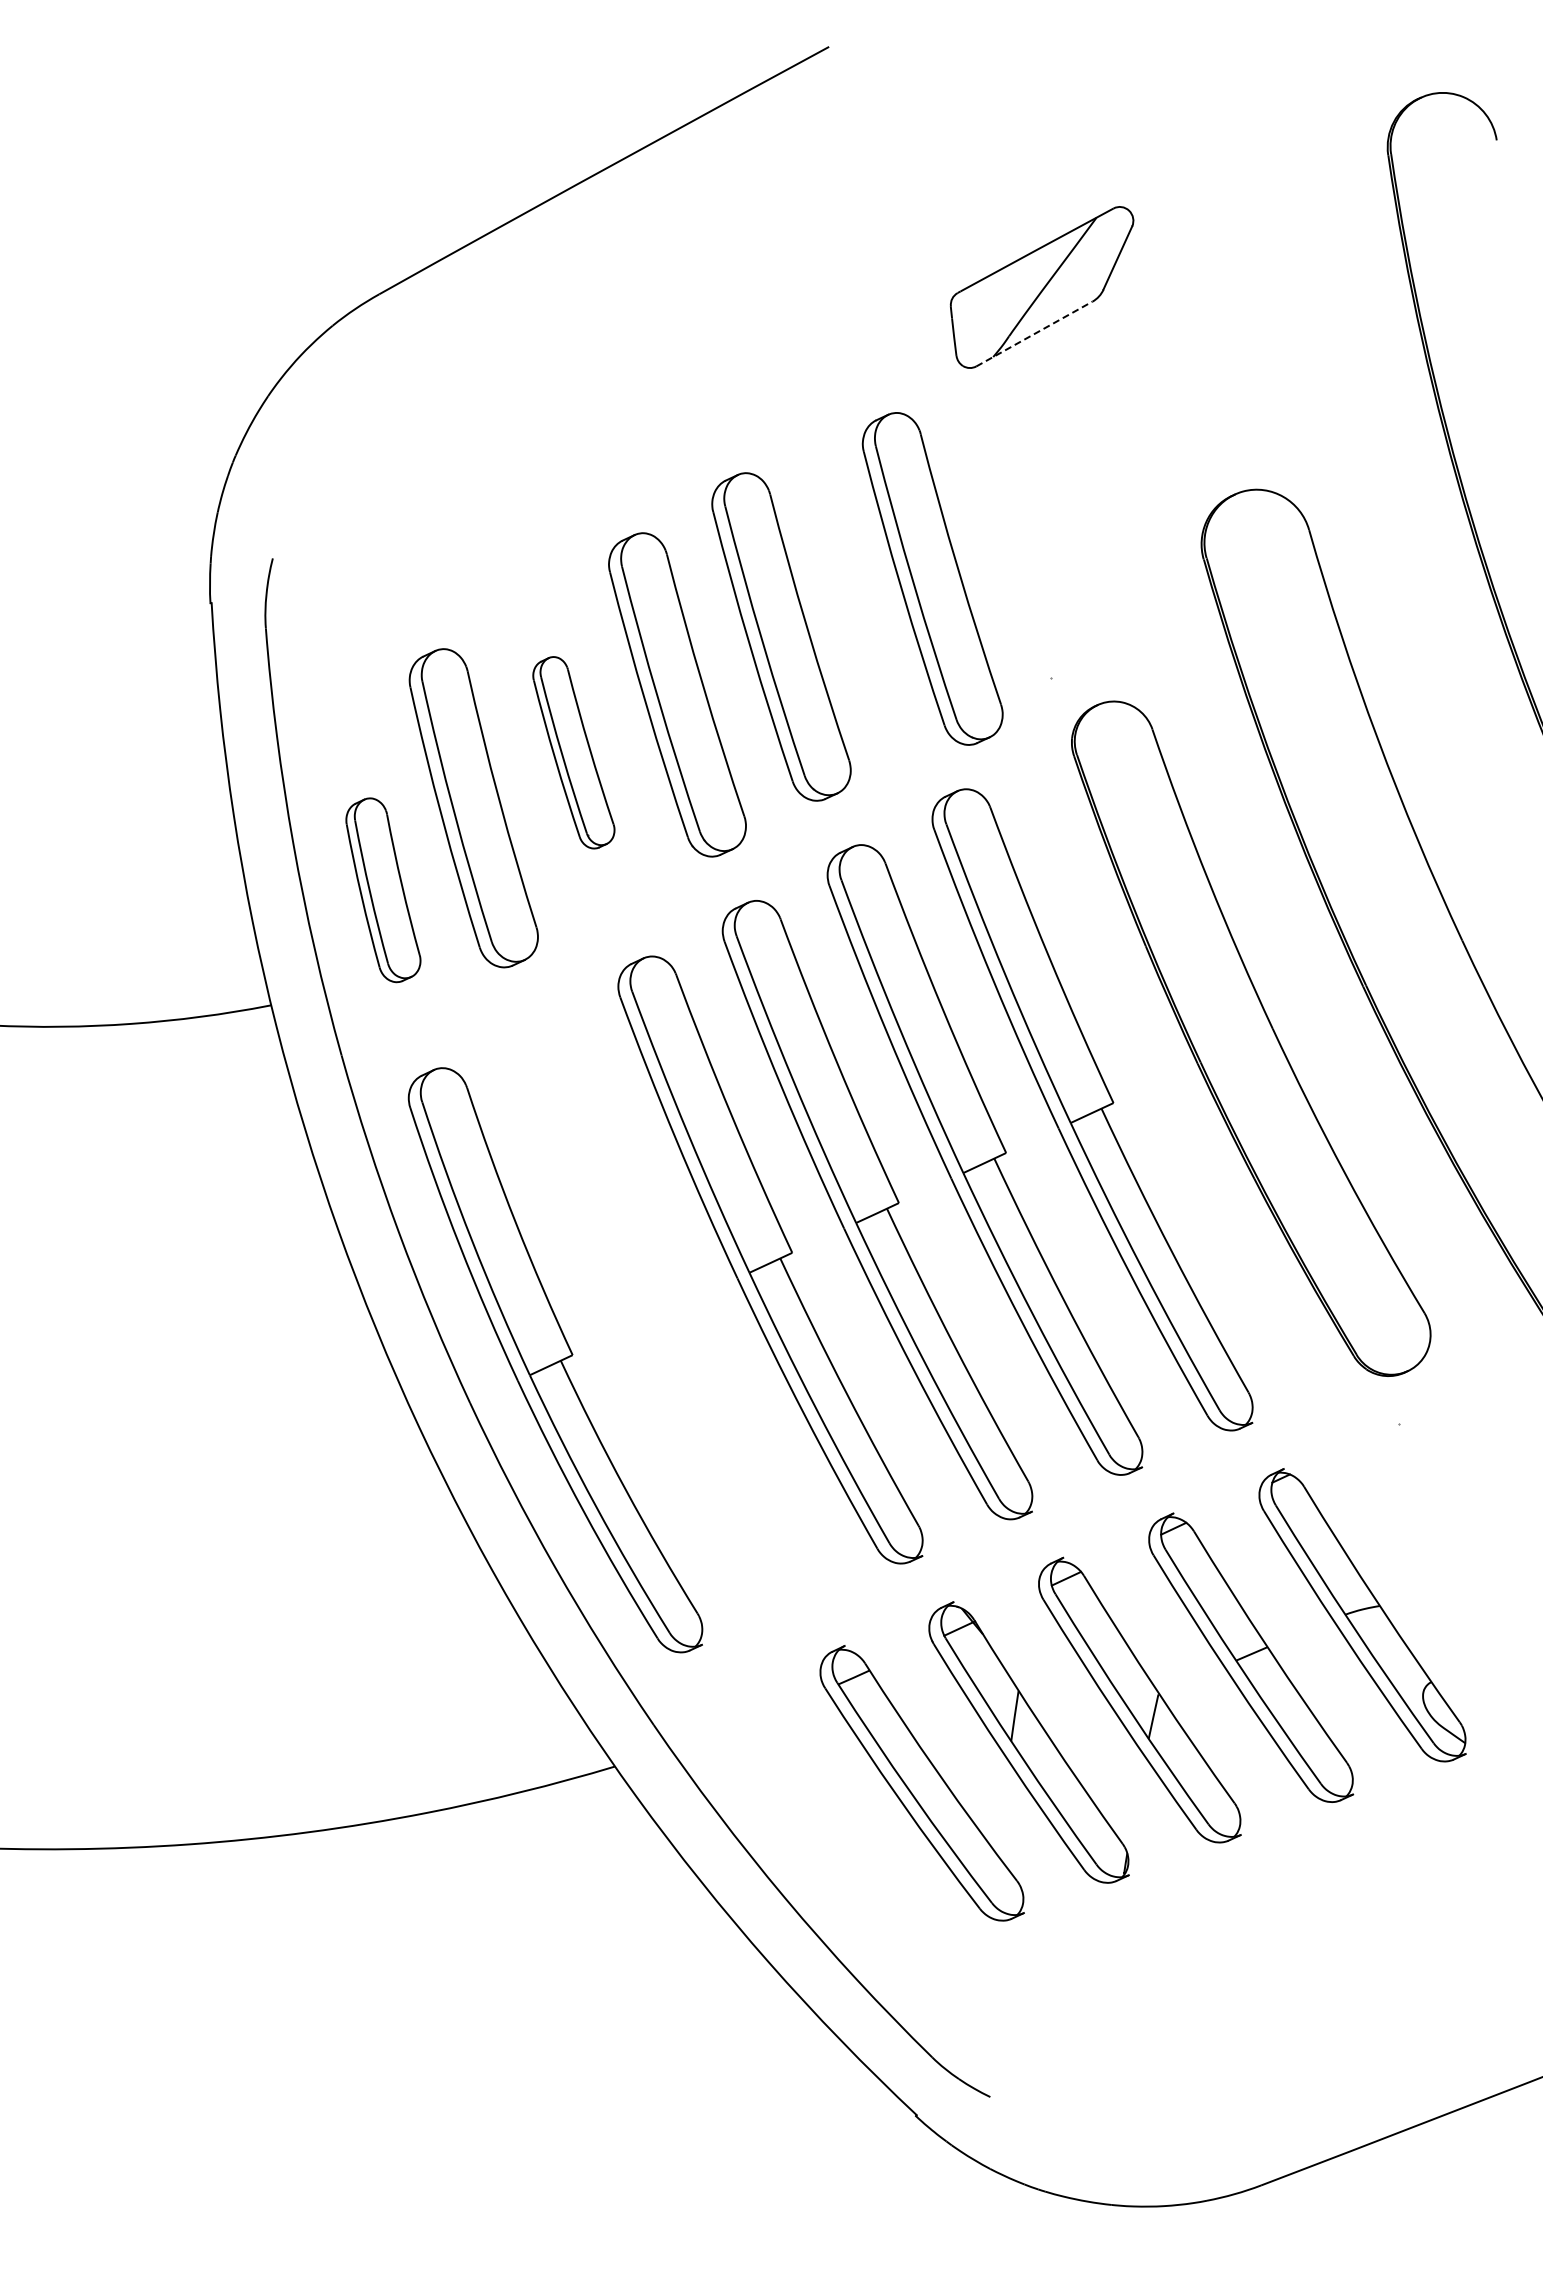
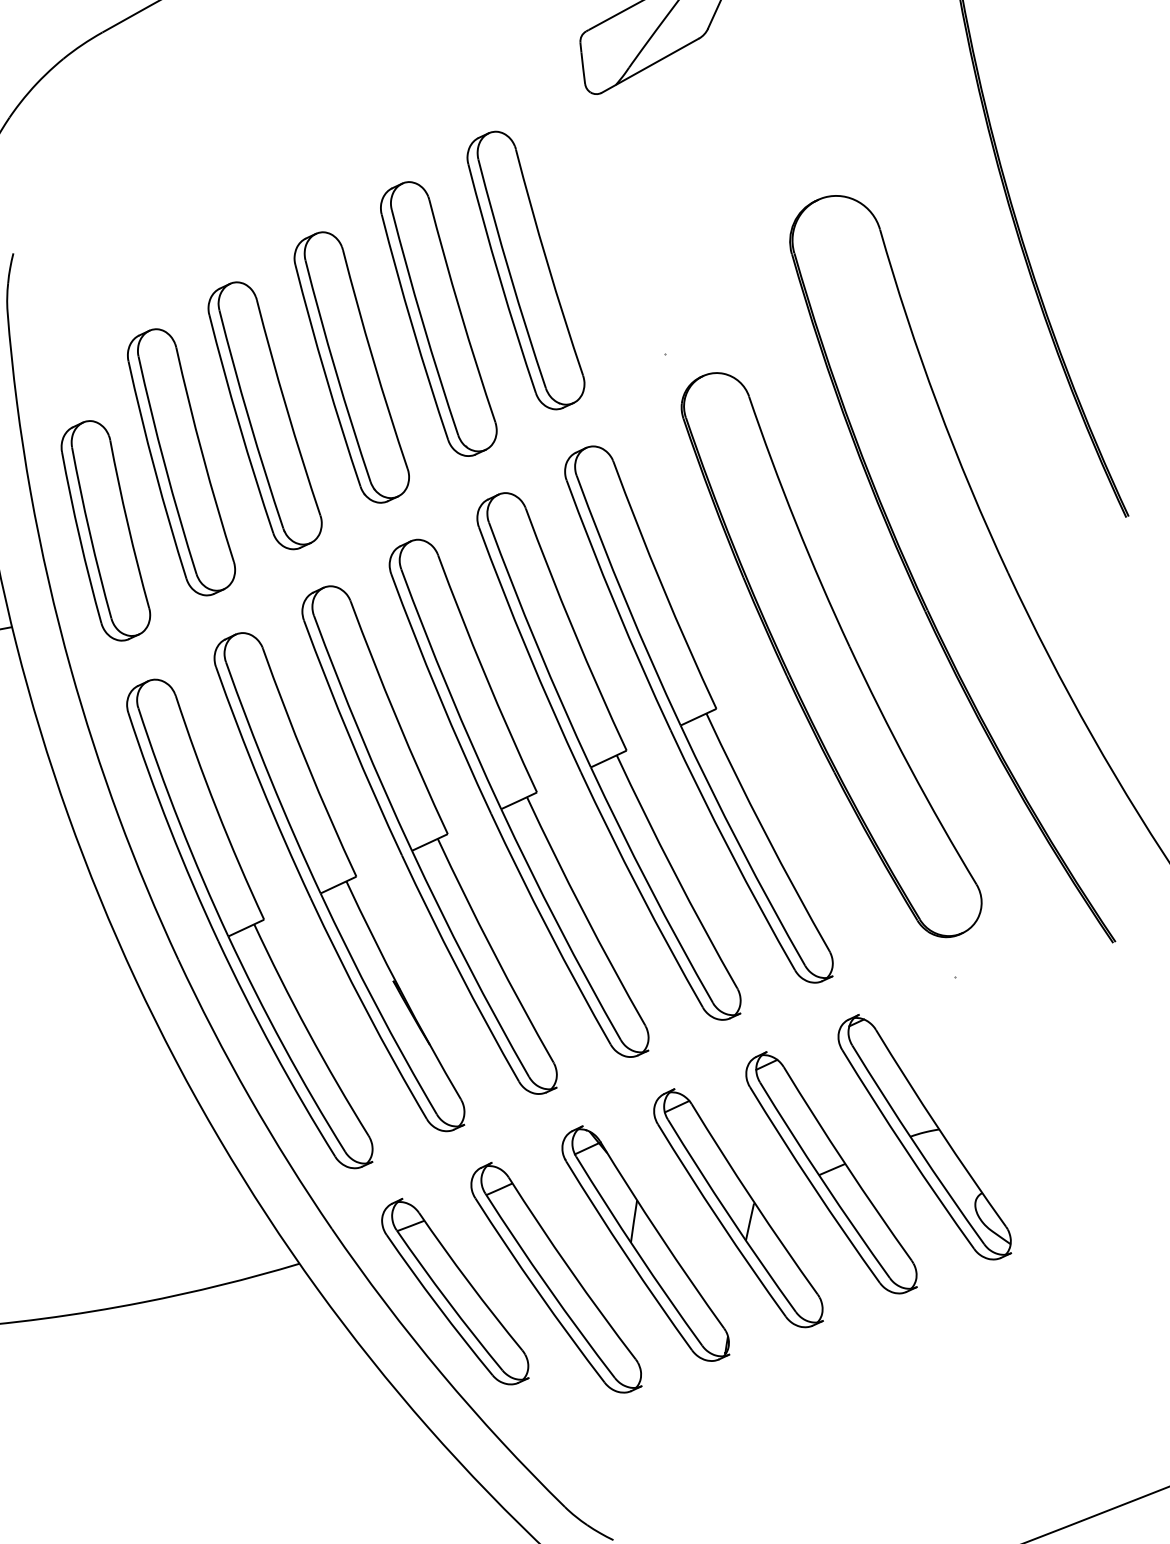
line: (1034, 333) -> (650, 65), dashed -> solid
part: (932, 578) -> (525, 270), moved
part: (573, 752) -> (264, 415), size x1.67
part: (383, 890) -> (105, 531), size x1.43
part: (662, 1309) -> (339, 881), added
part: (800, 1799) -> (454, 1291), added

